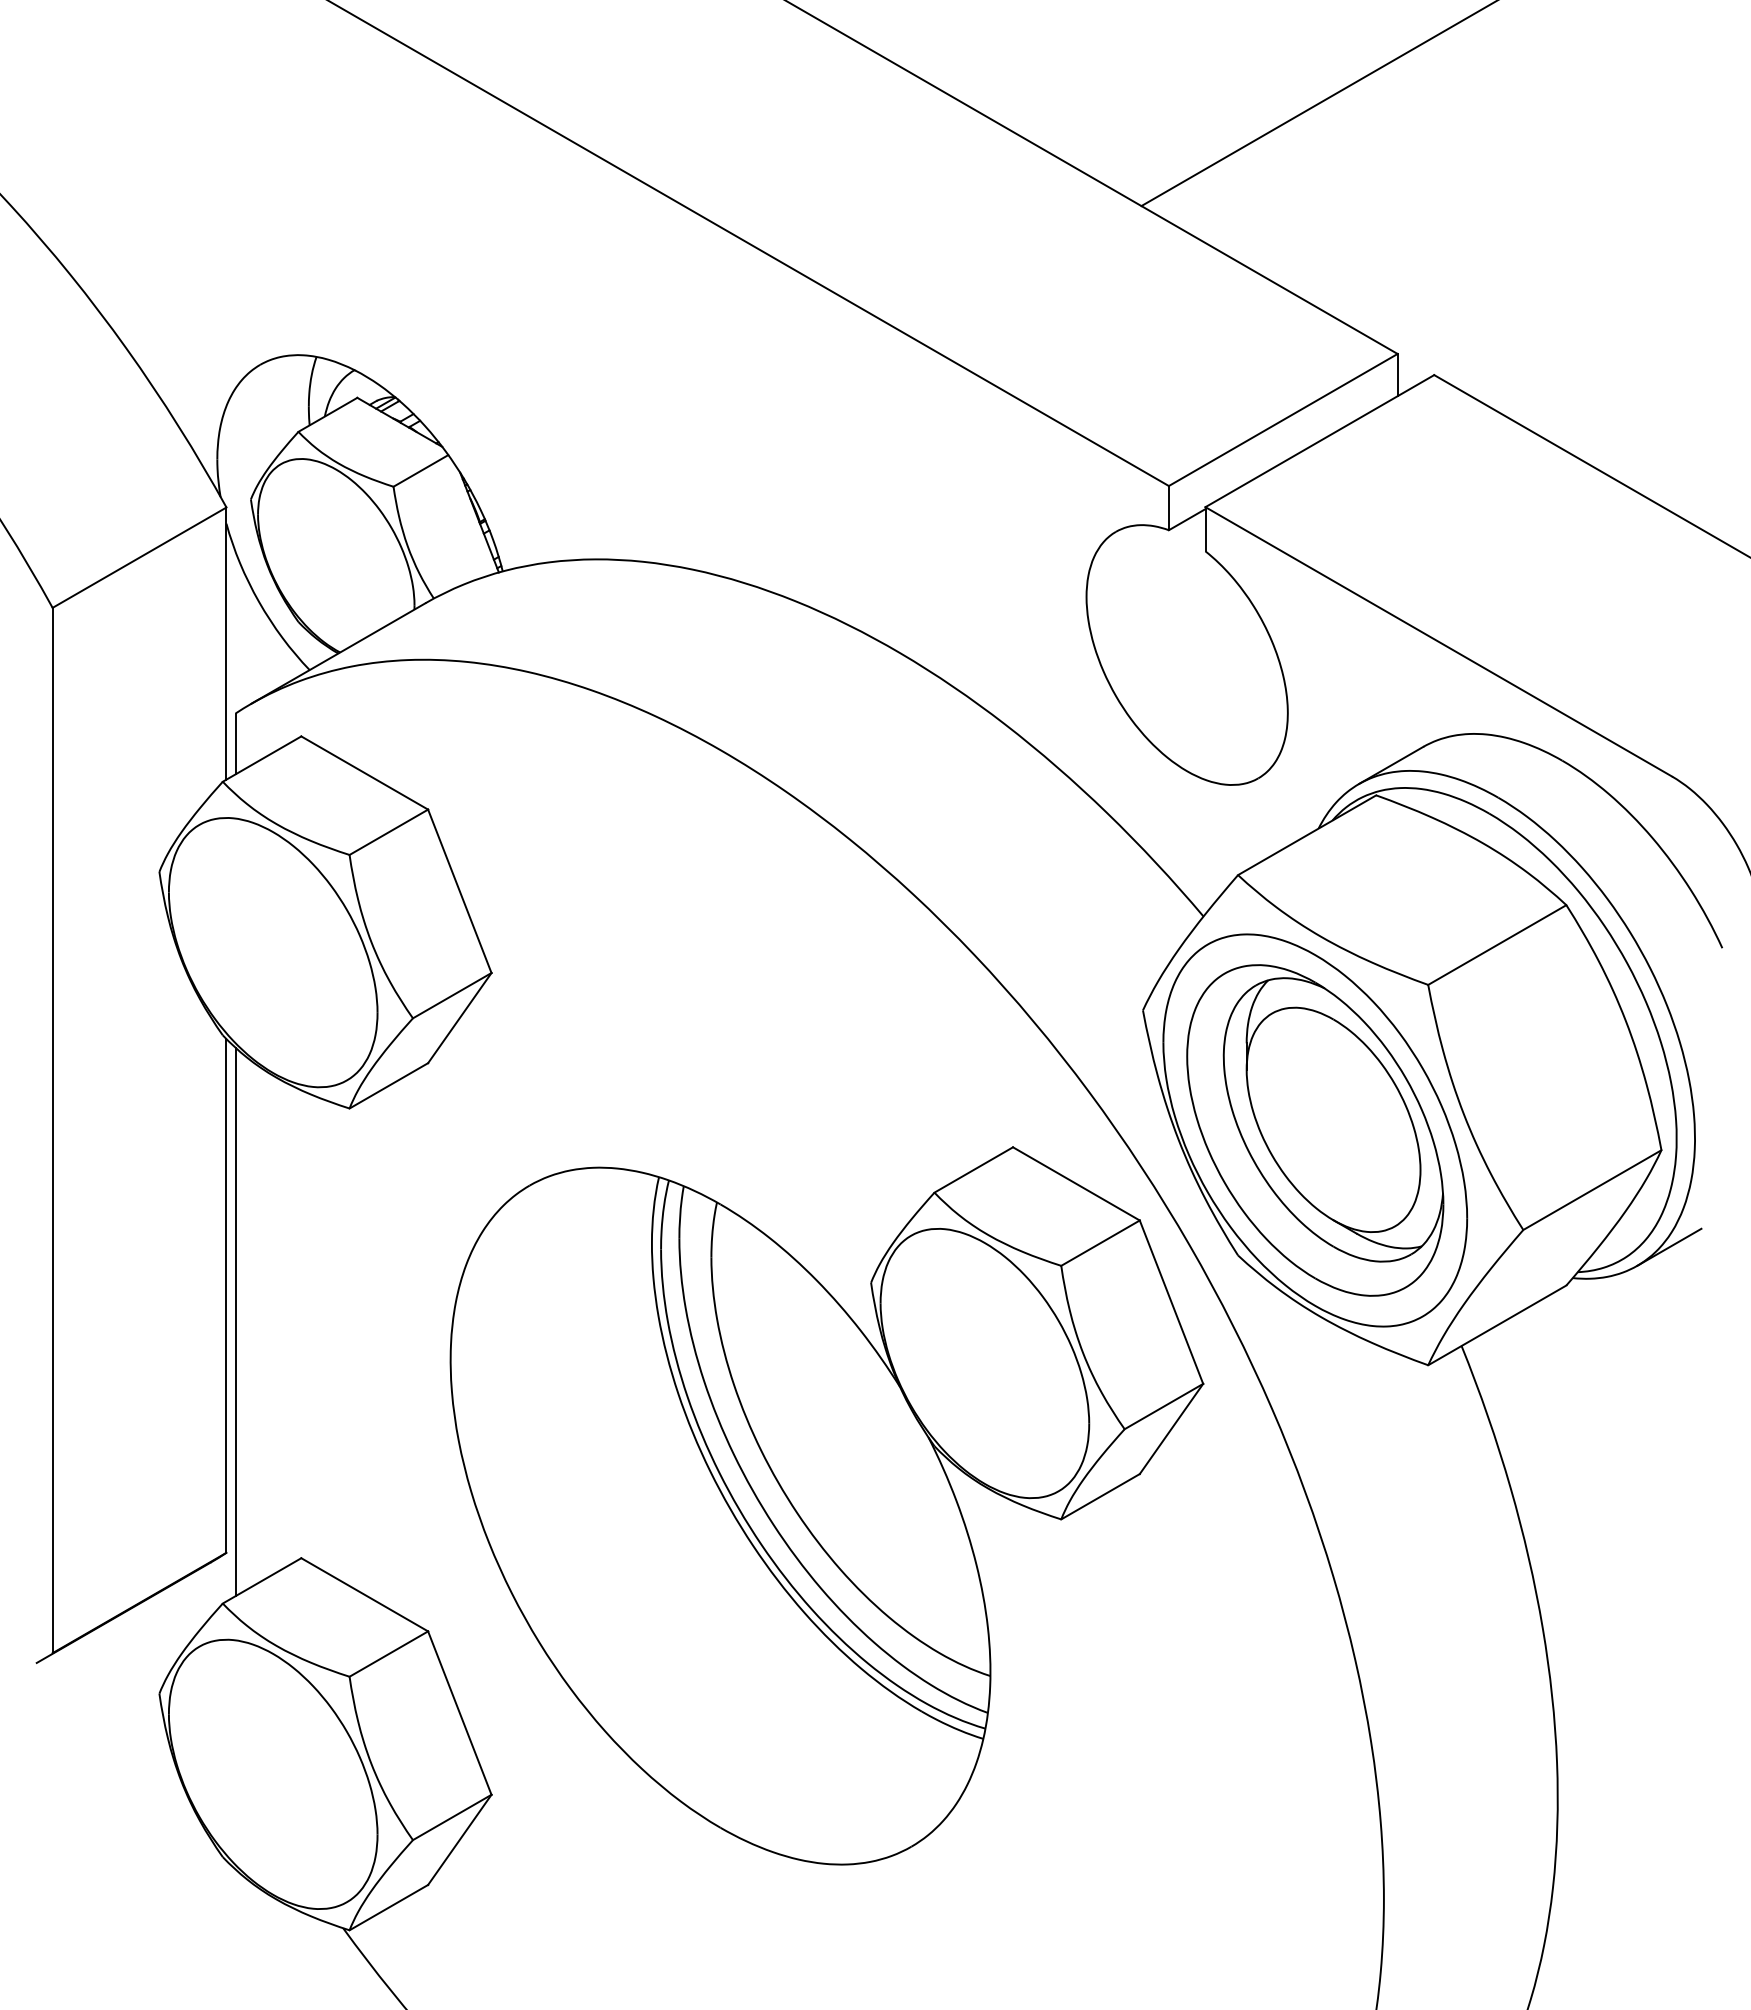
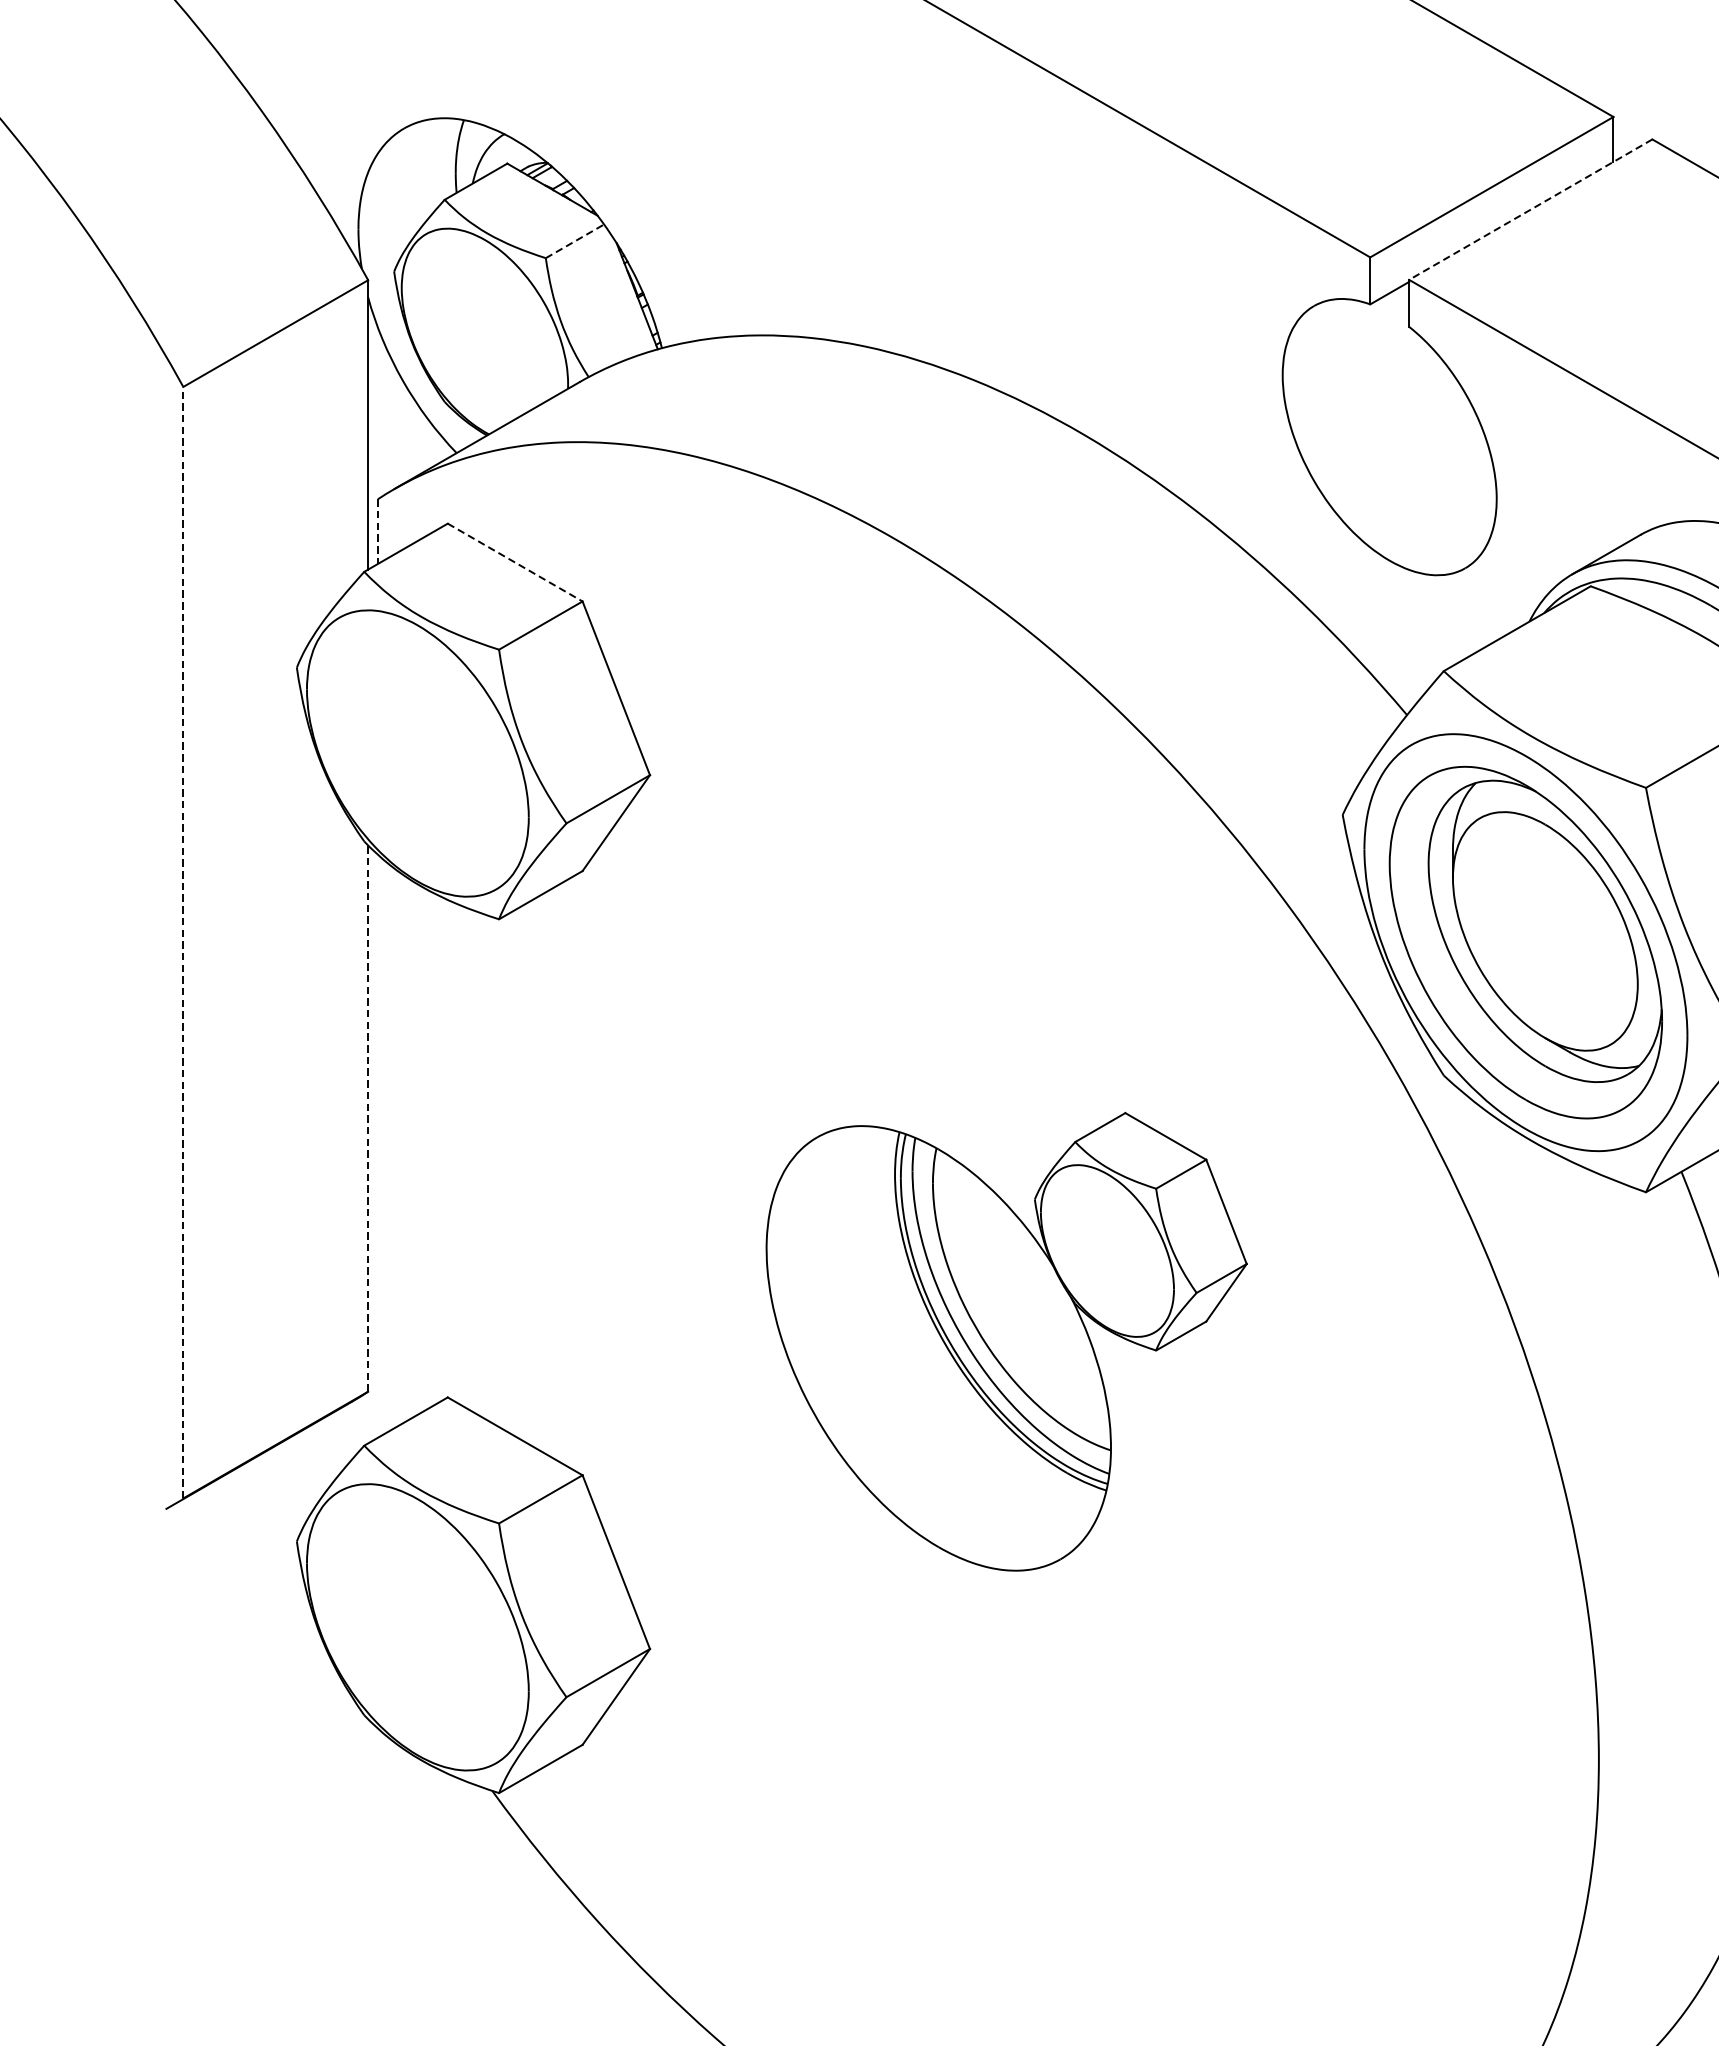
line: (1319, 441) -> (1530, 210), solid -> dashed
line: (420, 470) -> (574, 240), solid -> dashed
line: (235, 744) -> (377, 532), solid -> dashed
line: (365, 773) -> (516, 563), solid -> dashed
line: (52, 1130) -> (183, 942), solid -> dashed
line: (226, 1295) -> (368, 1118), solid -> dashed
line: (235, 1321) -> (377, 1145), removed
part: (826, 1505) -> (1006, 1341), size x0.6

